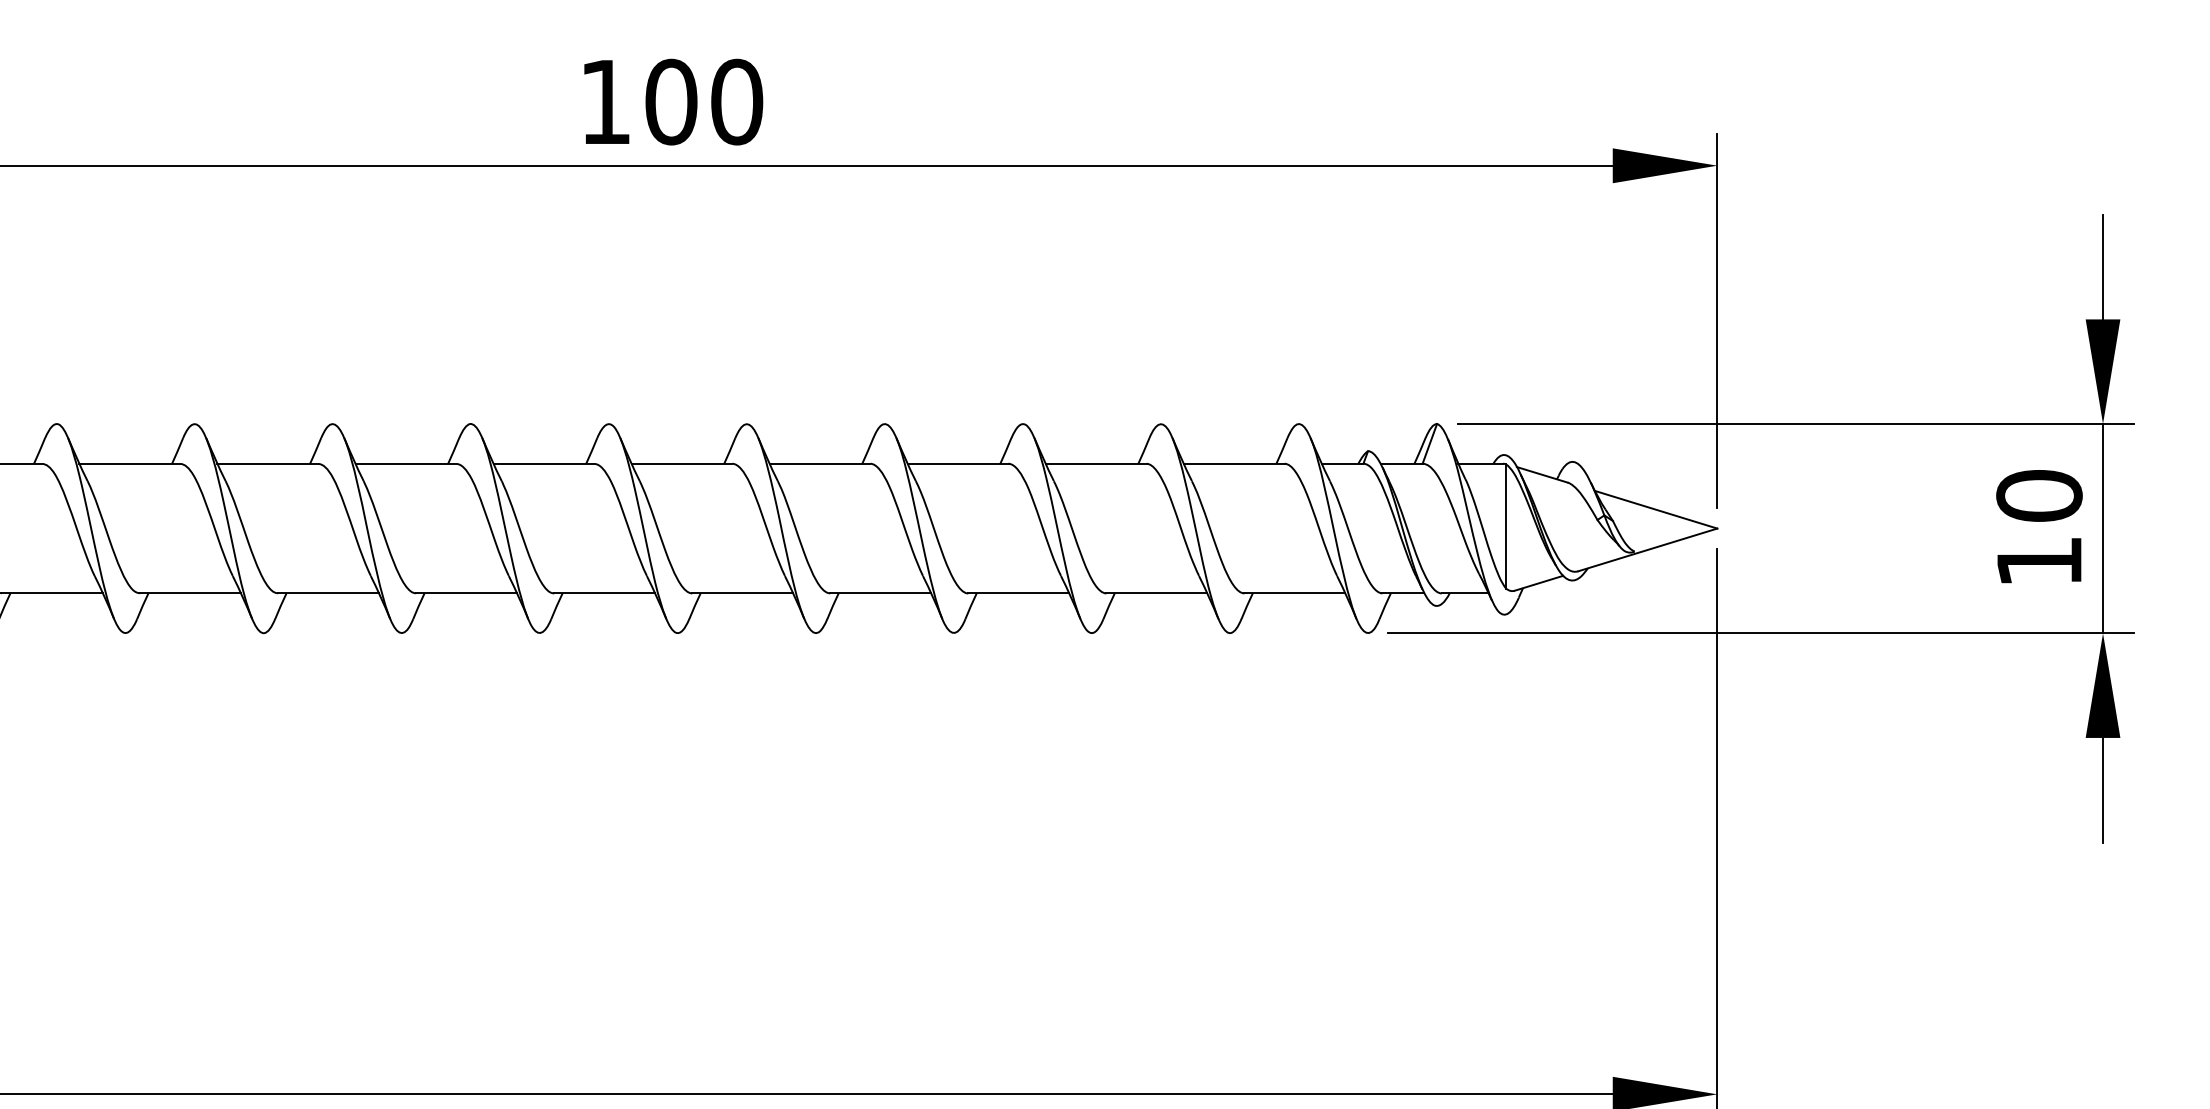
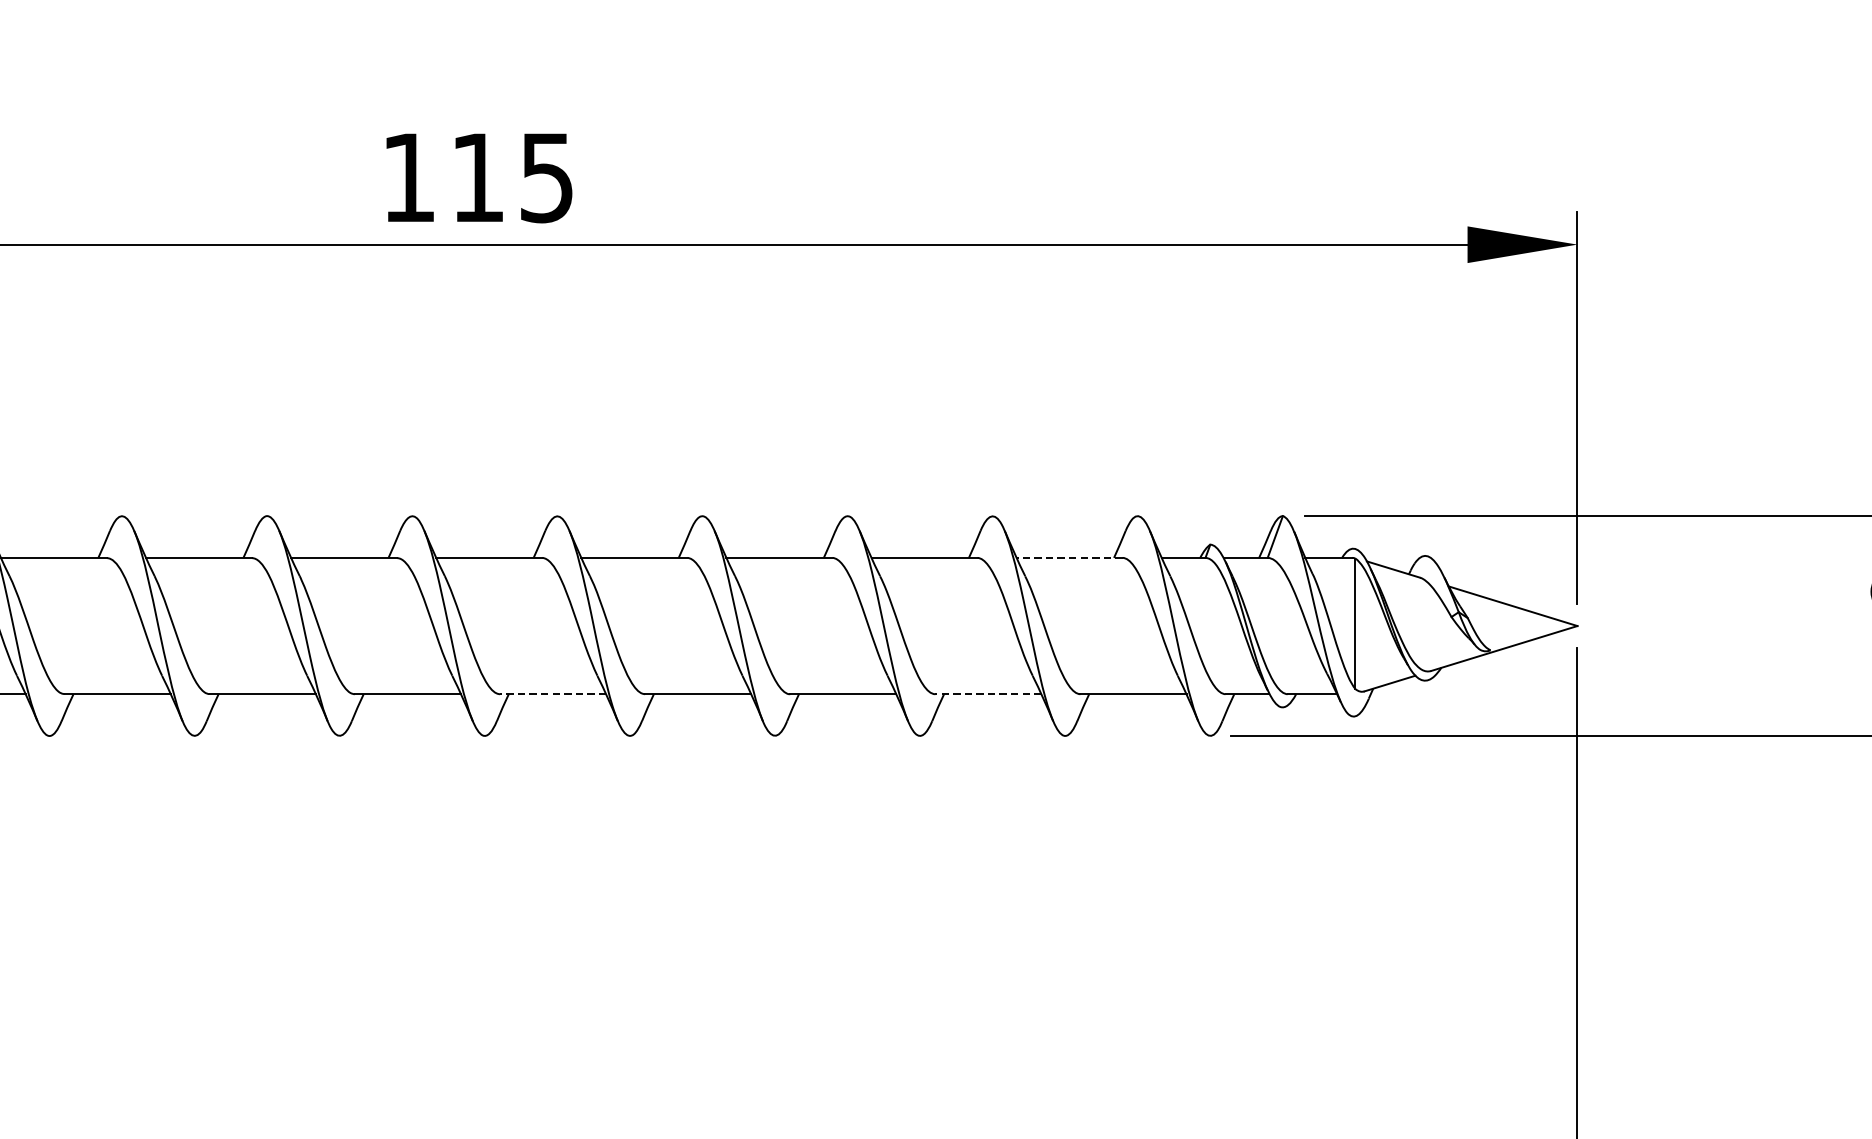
text: (704, 101) -> (512, 177), 100 -> 115
line: (1233, 463) -> (1068, 557), solid -> dashed
line: (742, 593) -> (552, 694), solid -> dashed
line: (1156, 593) -> (987, 694), solid -> dashed

